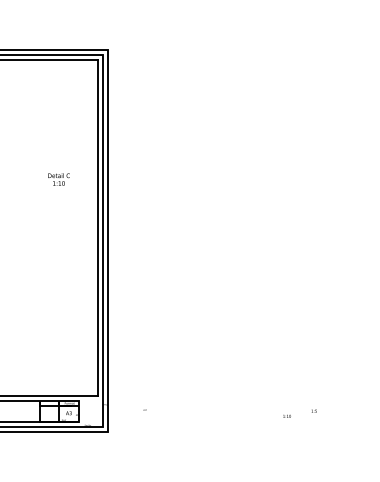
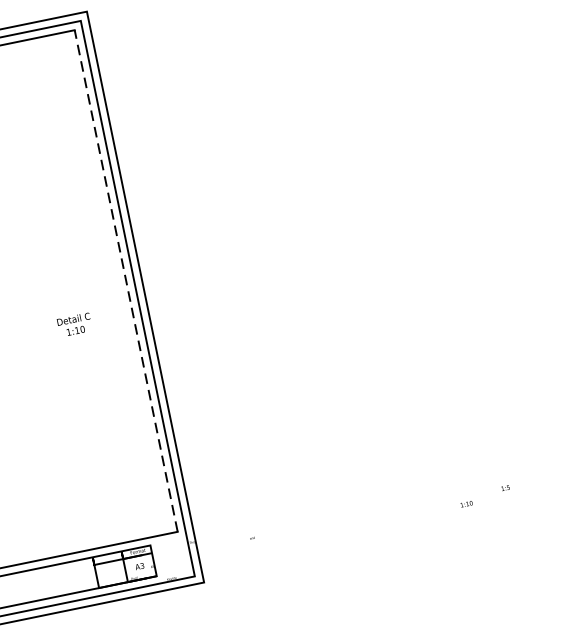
text: (58, 179) -> (73, 325), moved
line: (97, 228) -> (125, 281), solid -> dashed

